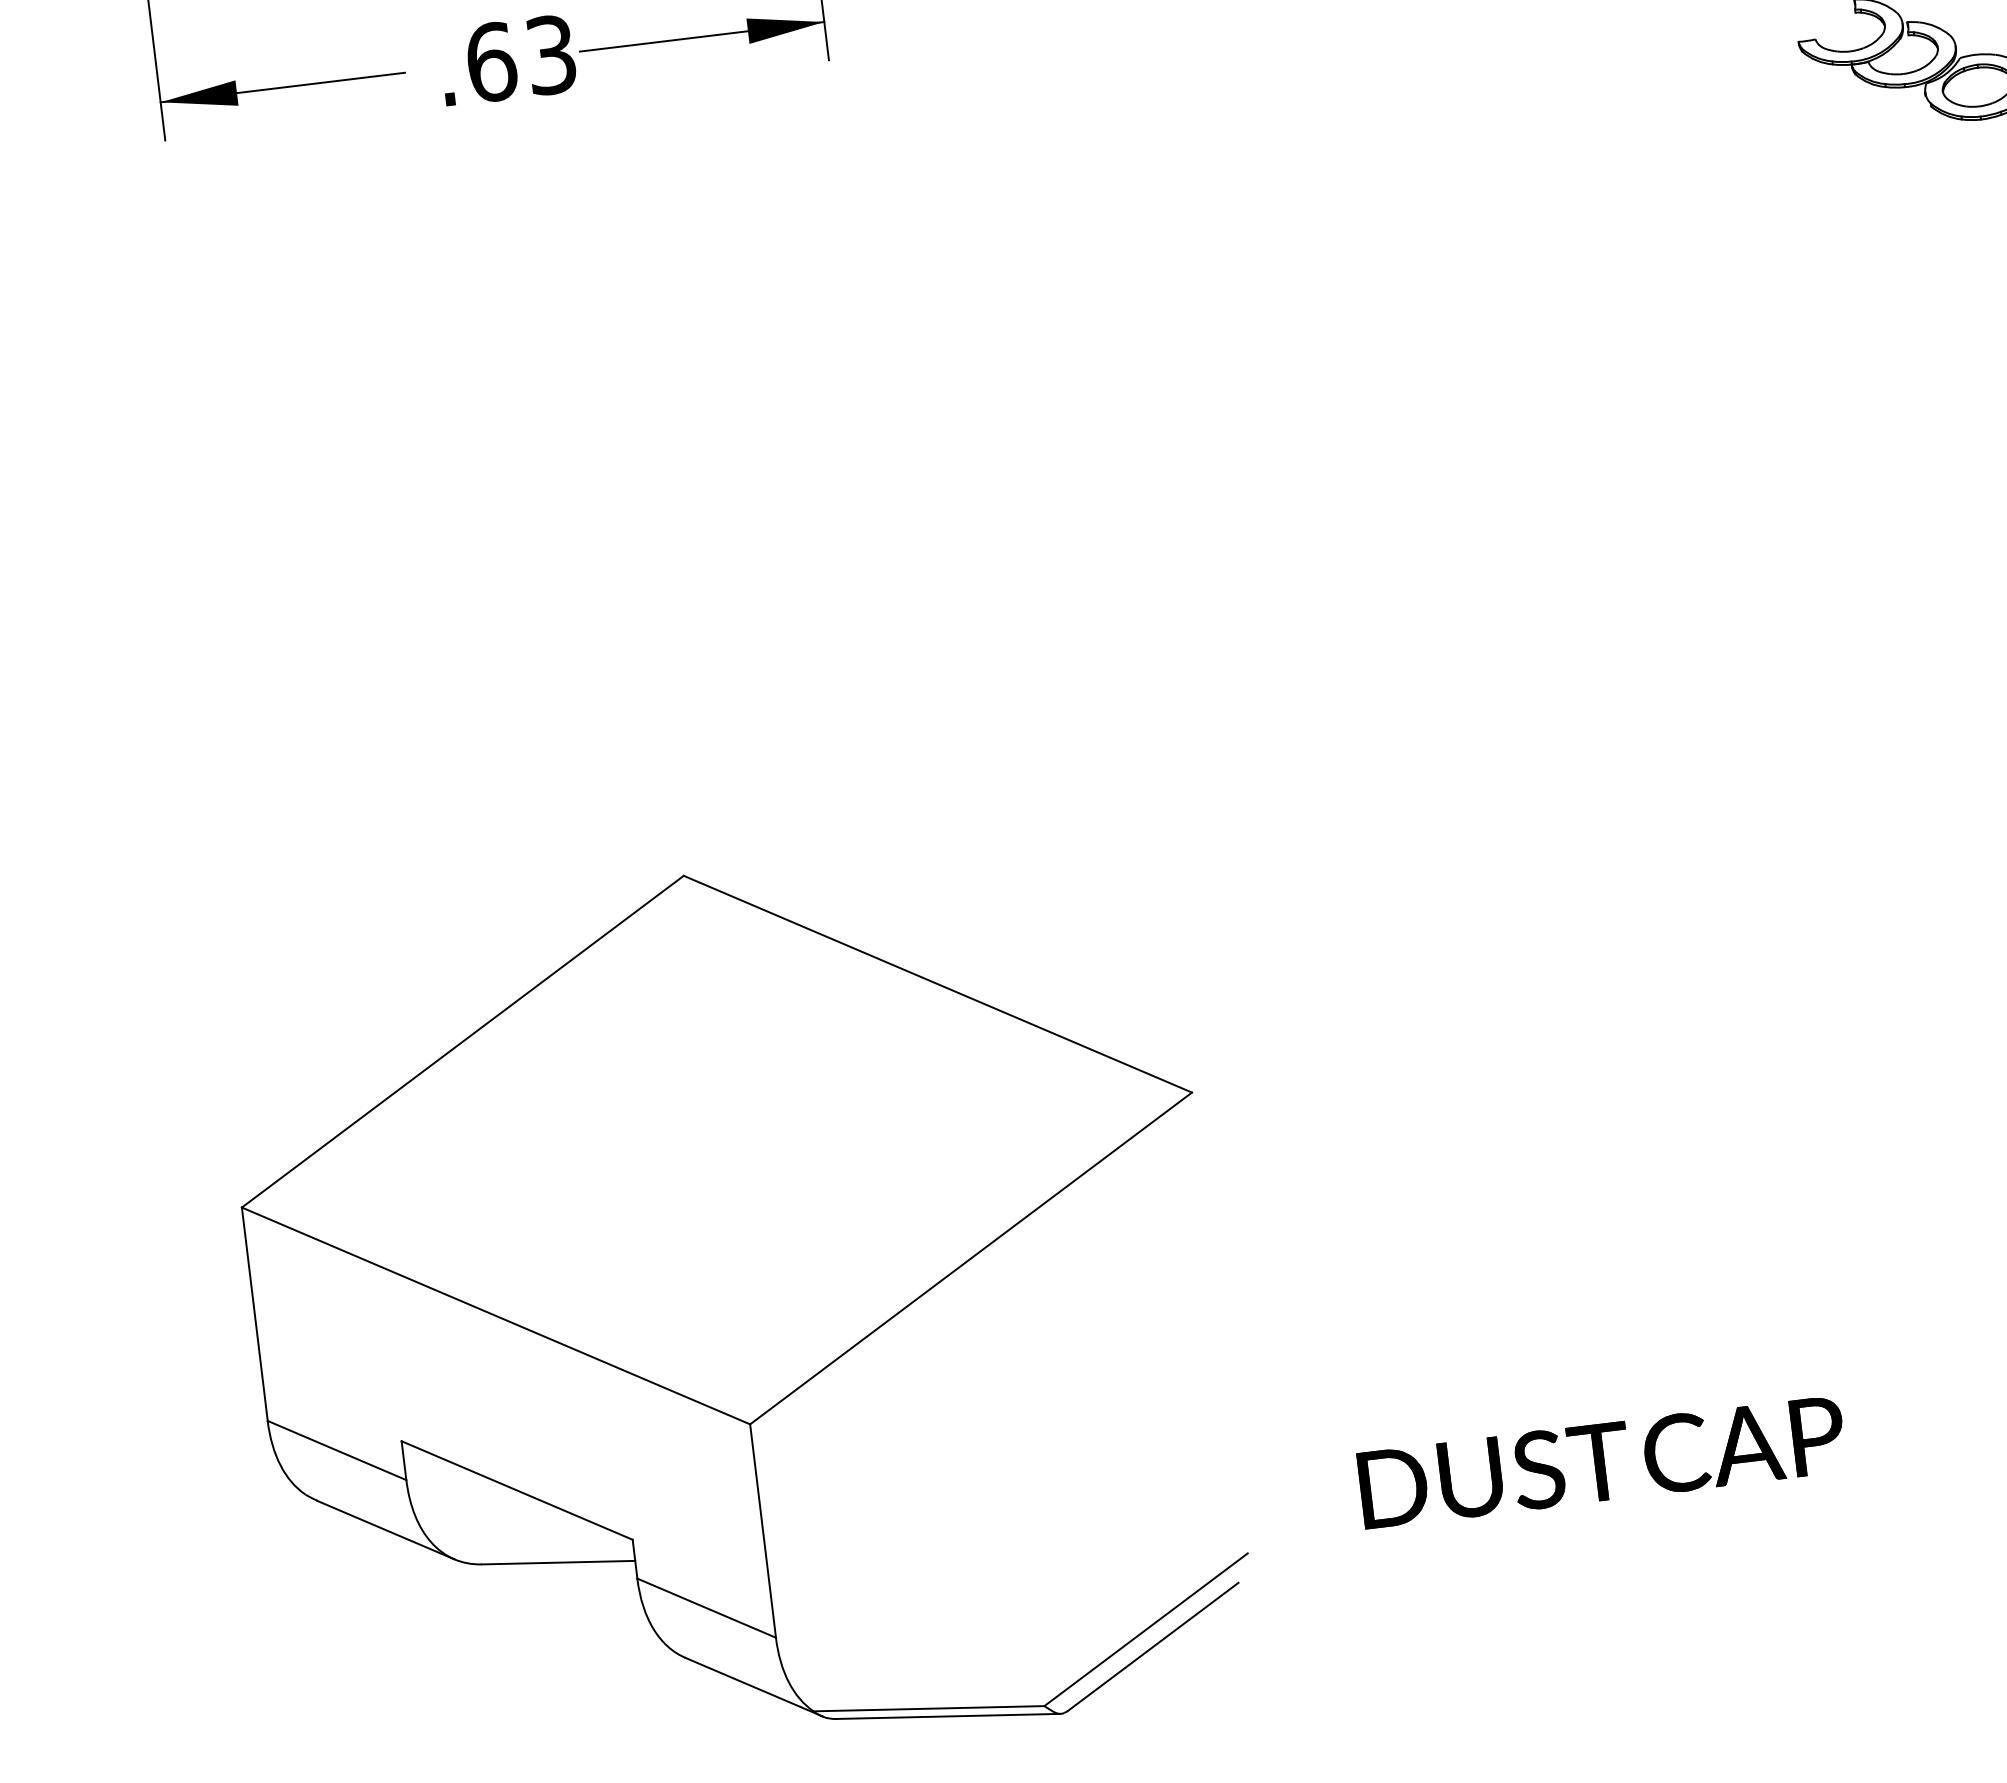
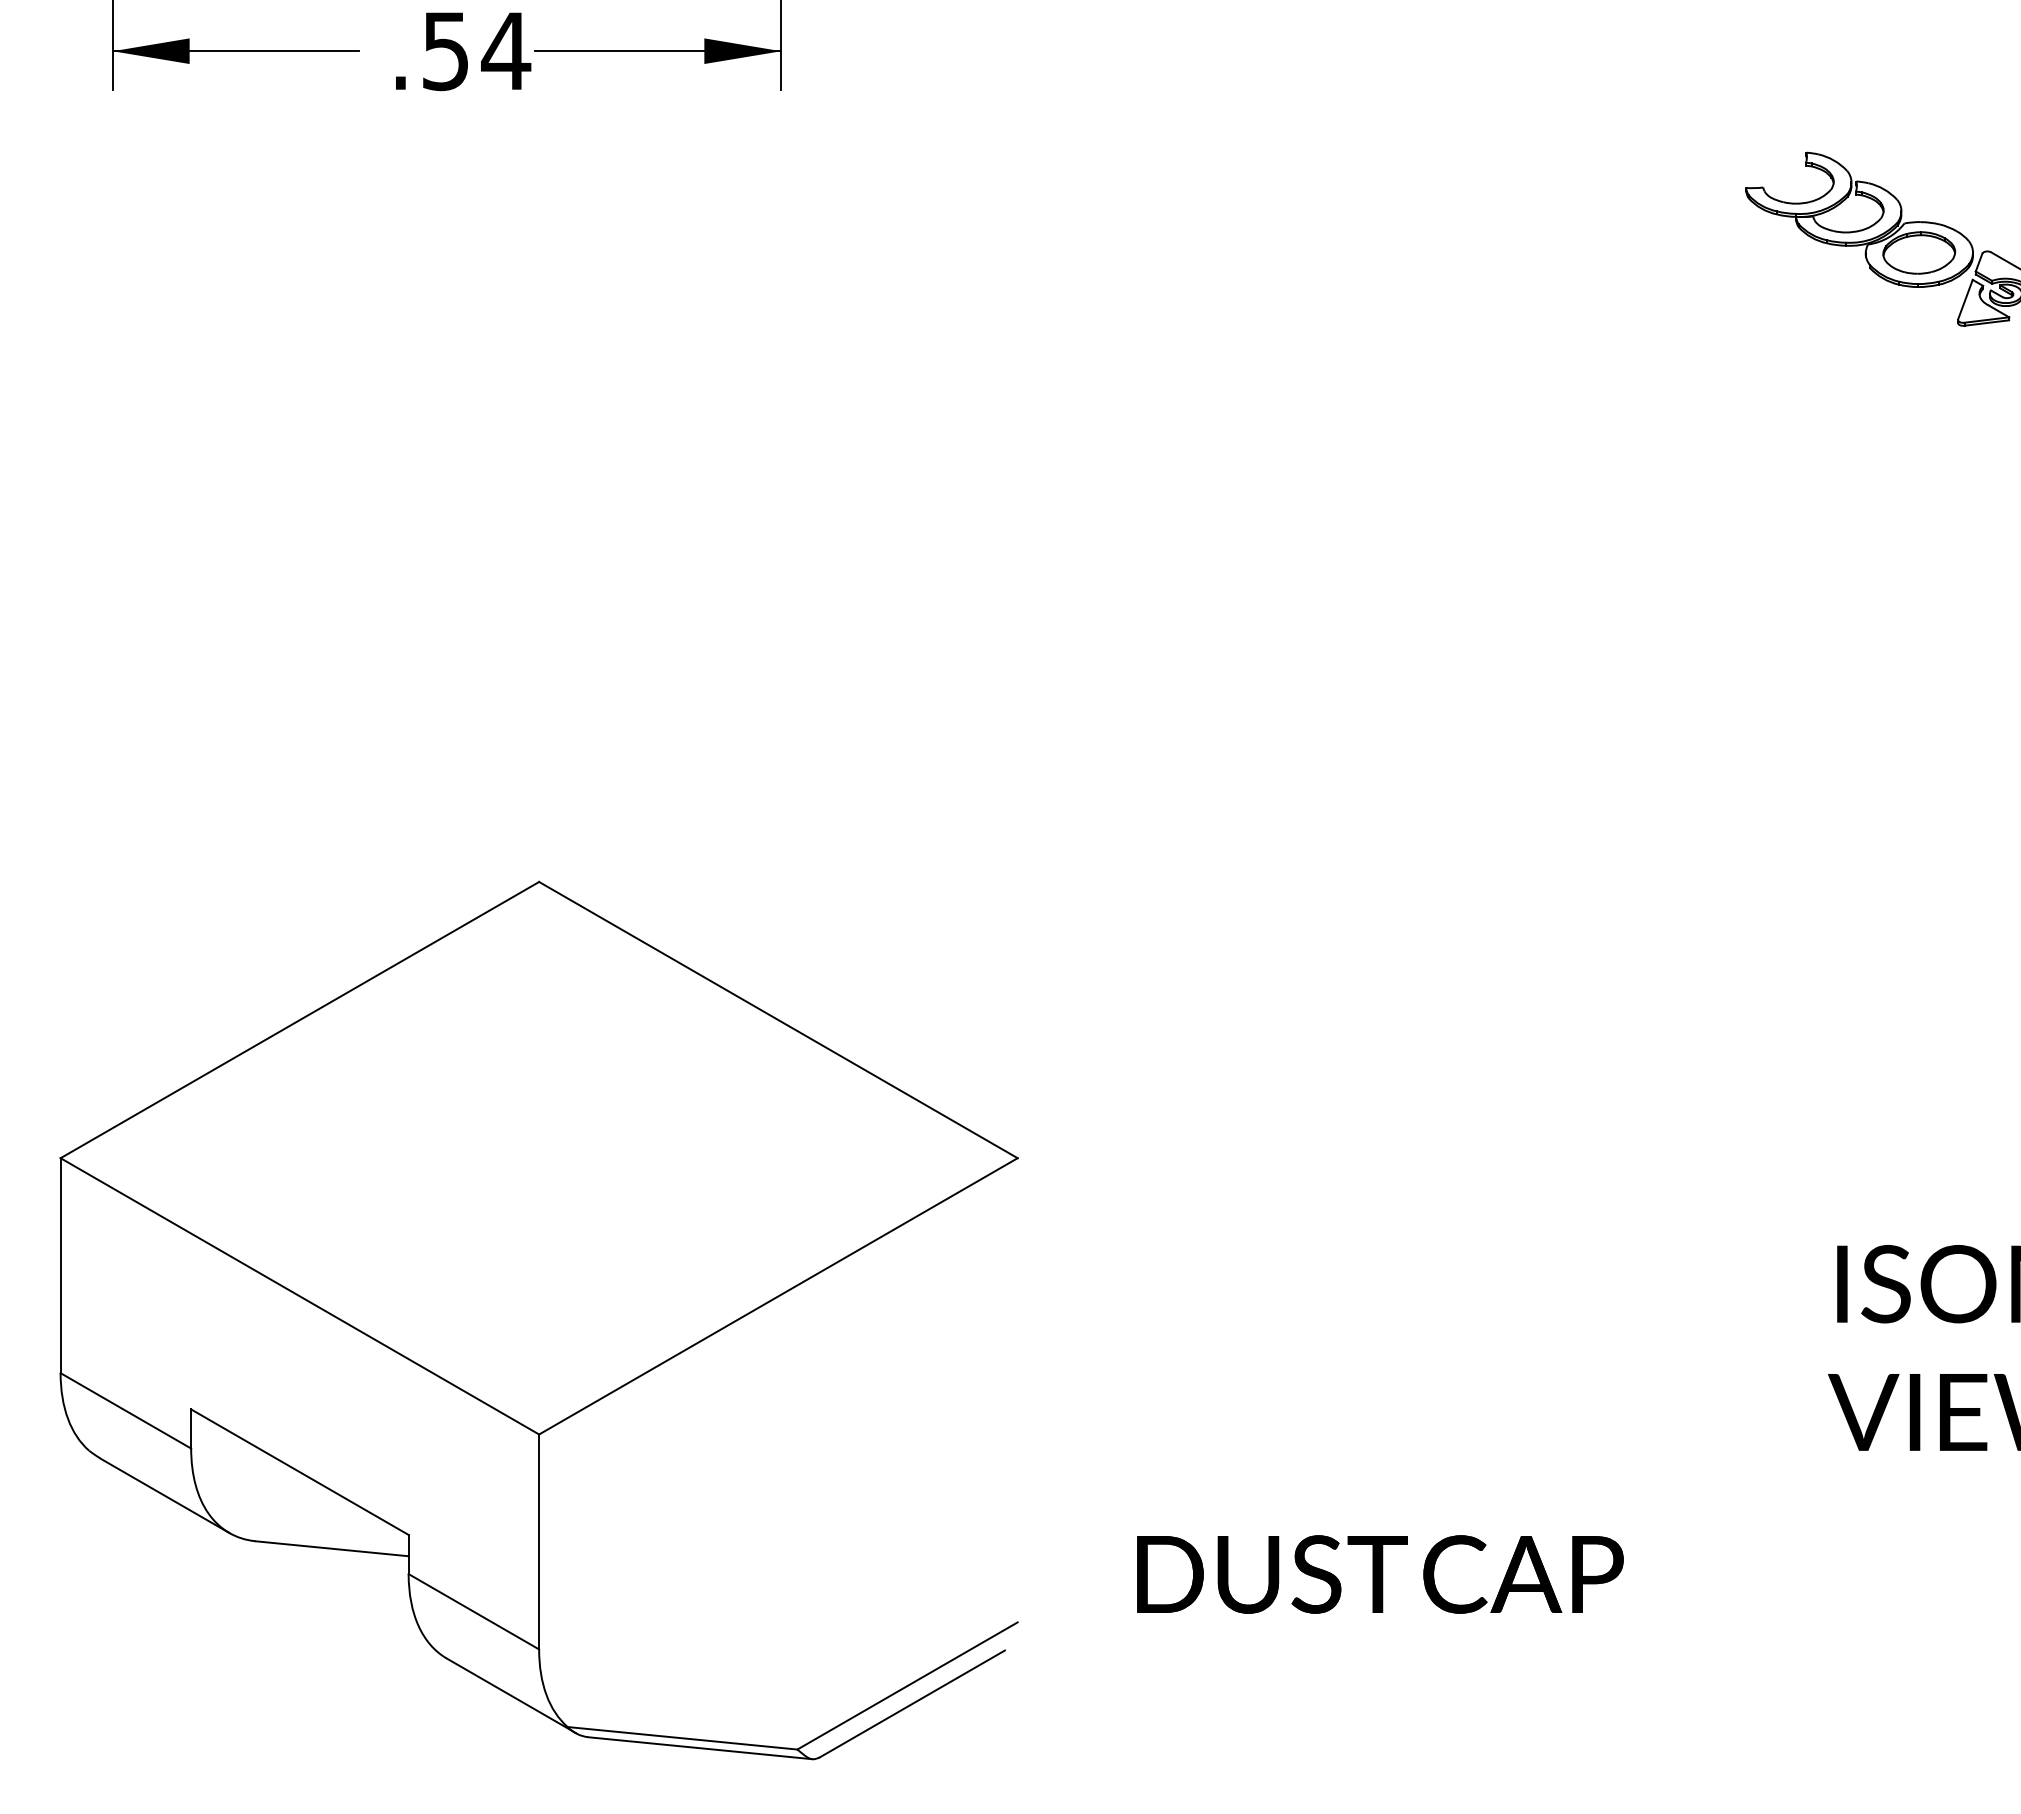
text: (521, 58) -> (476, 51), .63 -> .54

